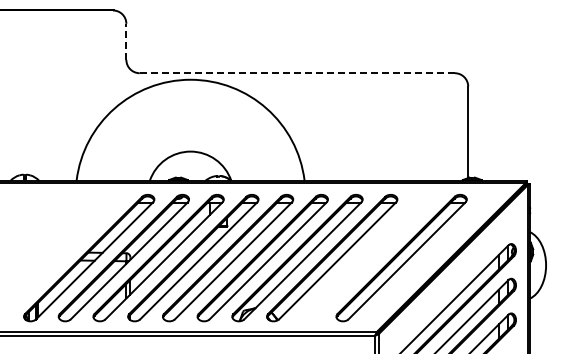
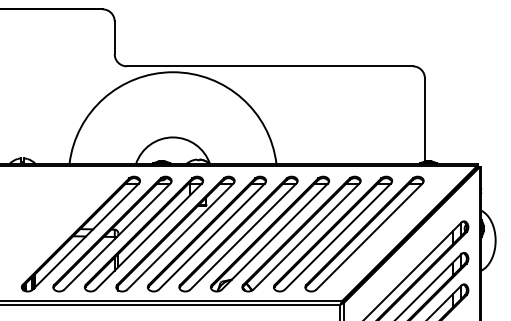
line: (126, 41) -> (114, 37), dashed -> solid
line: (297, 73) -> (270, 66), dashed -> solid
part: (366, 258) -> (332, 234), added

